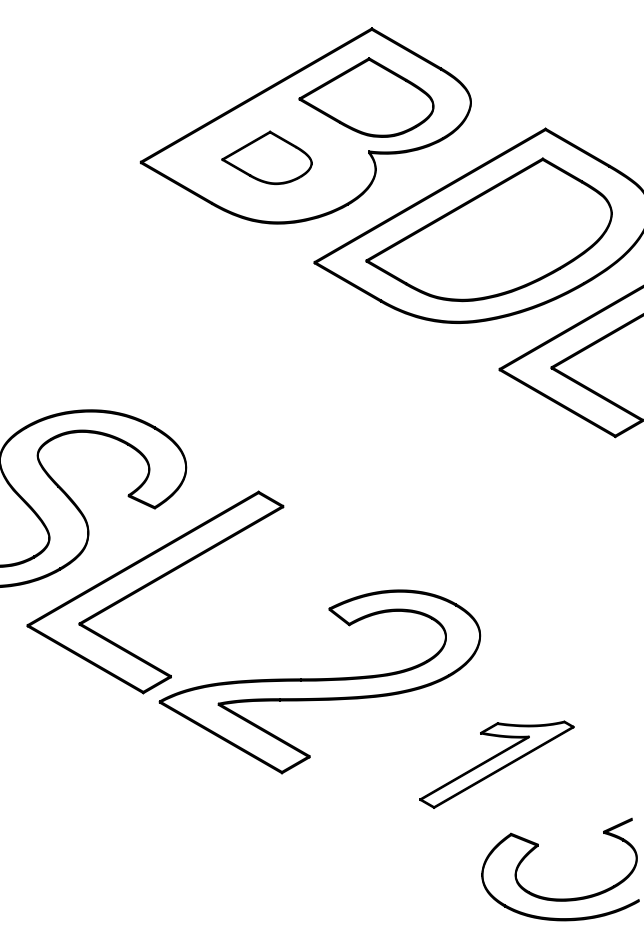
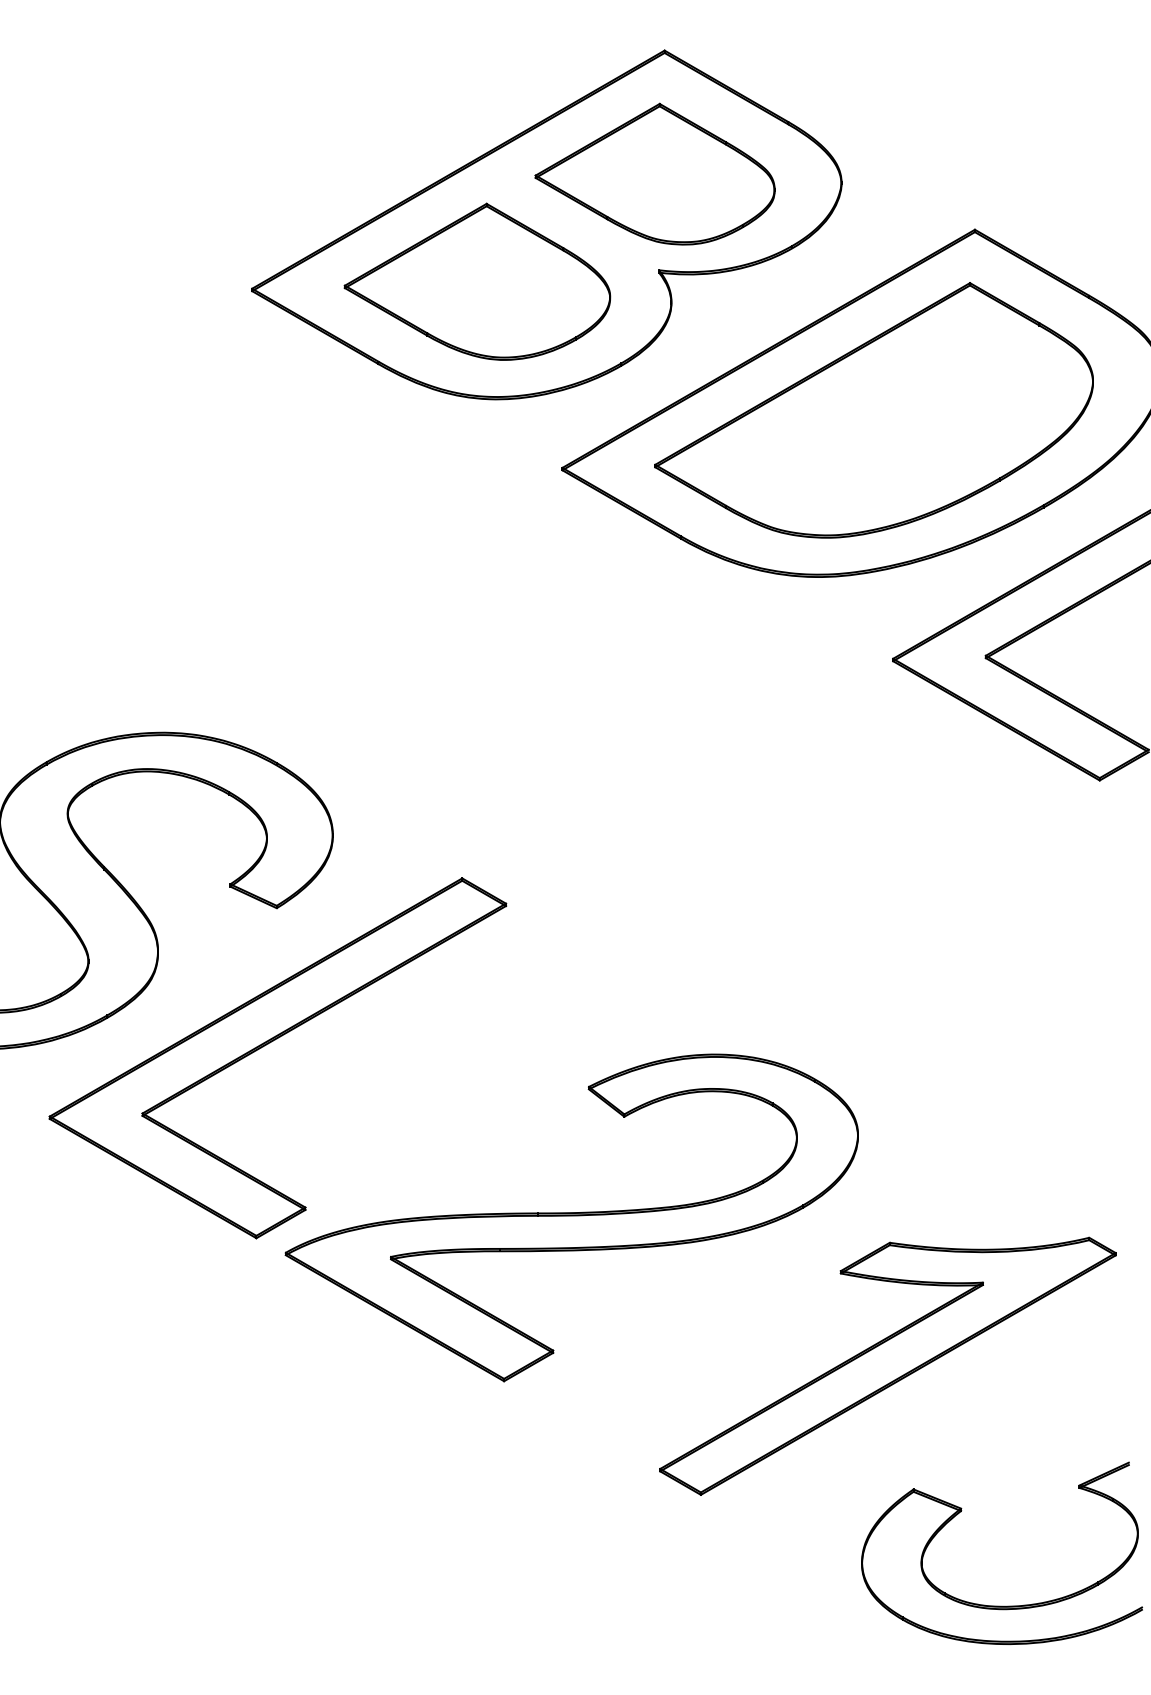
part: (266, 157) -> (476, 281), size x1.67
part: (496, 764) -> (887, 1365), size x1.67

